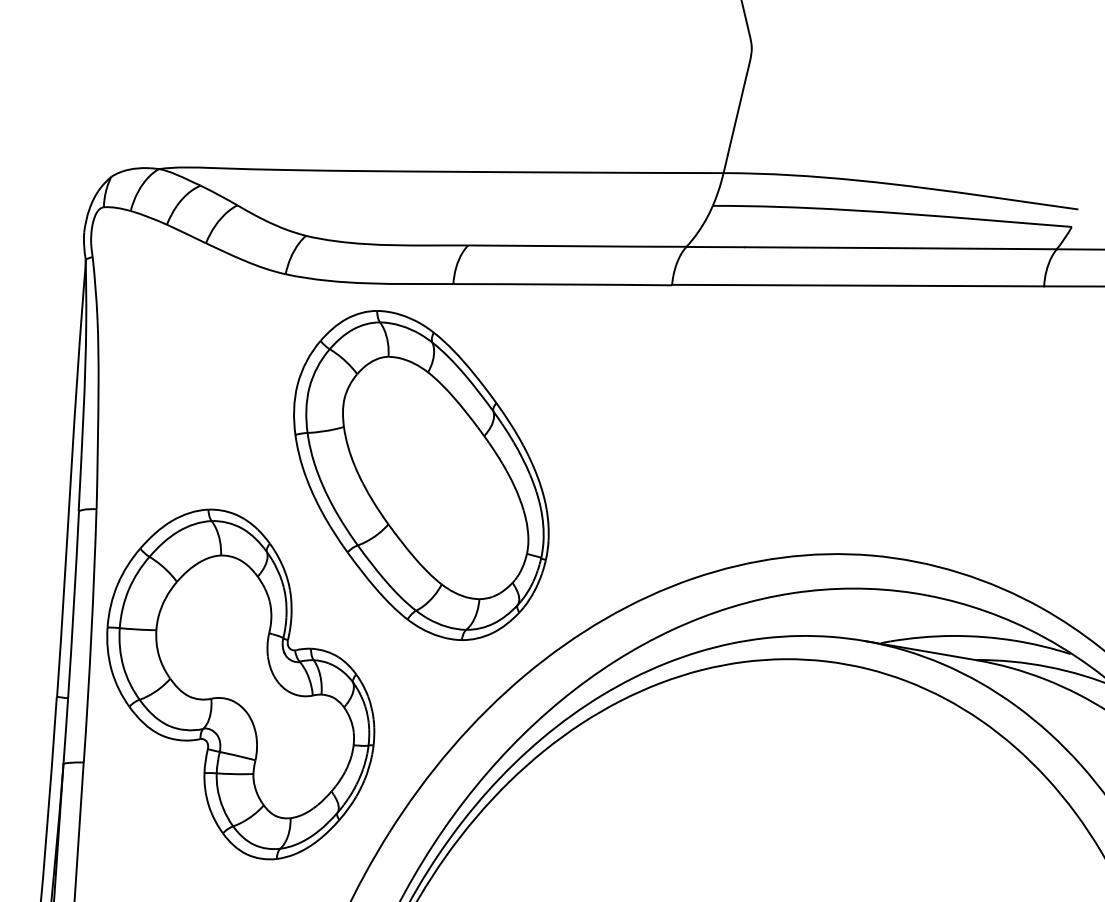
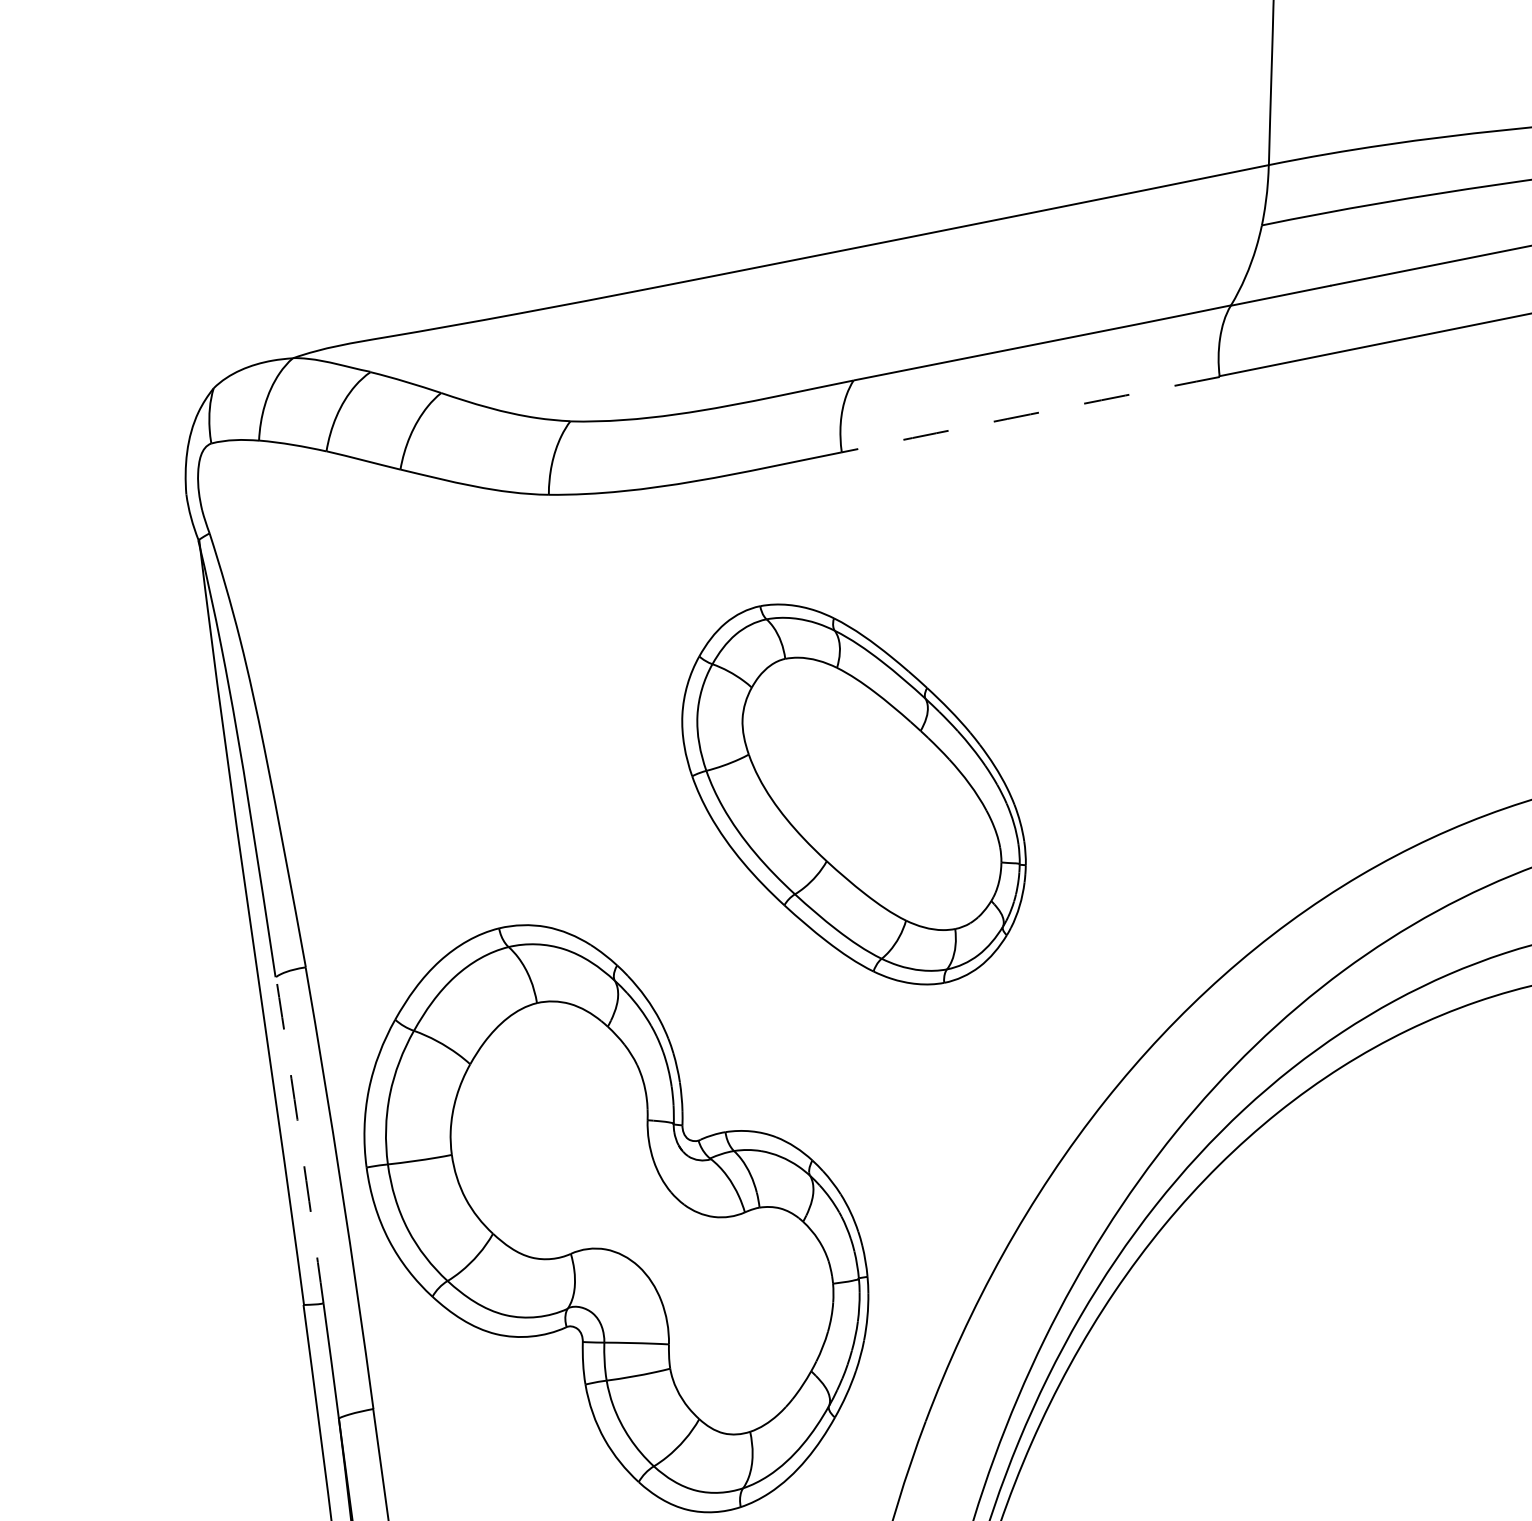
arc: (562, 284) -> (1030, 414), solid -> dashed
part: (421, 475) -> (854, 794), size x0.7
arc: (73, 604) -> (299, 1139), solid -> dashed

